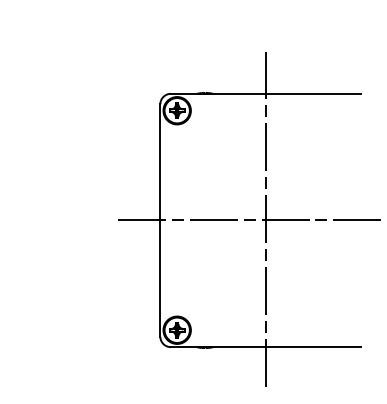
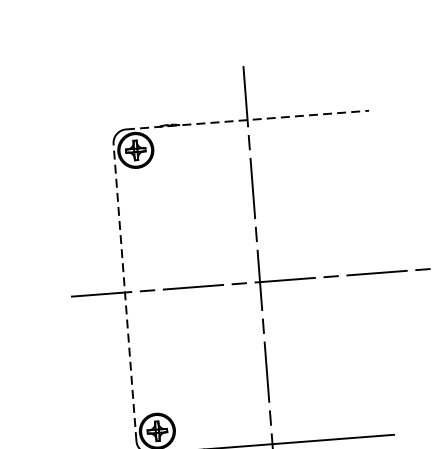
line: (265, 93) -> (247, 119), solid -> dashed
line: (160, 220) -> (125, 292), solid -> dashed

